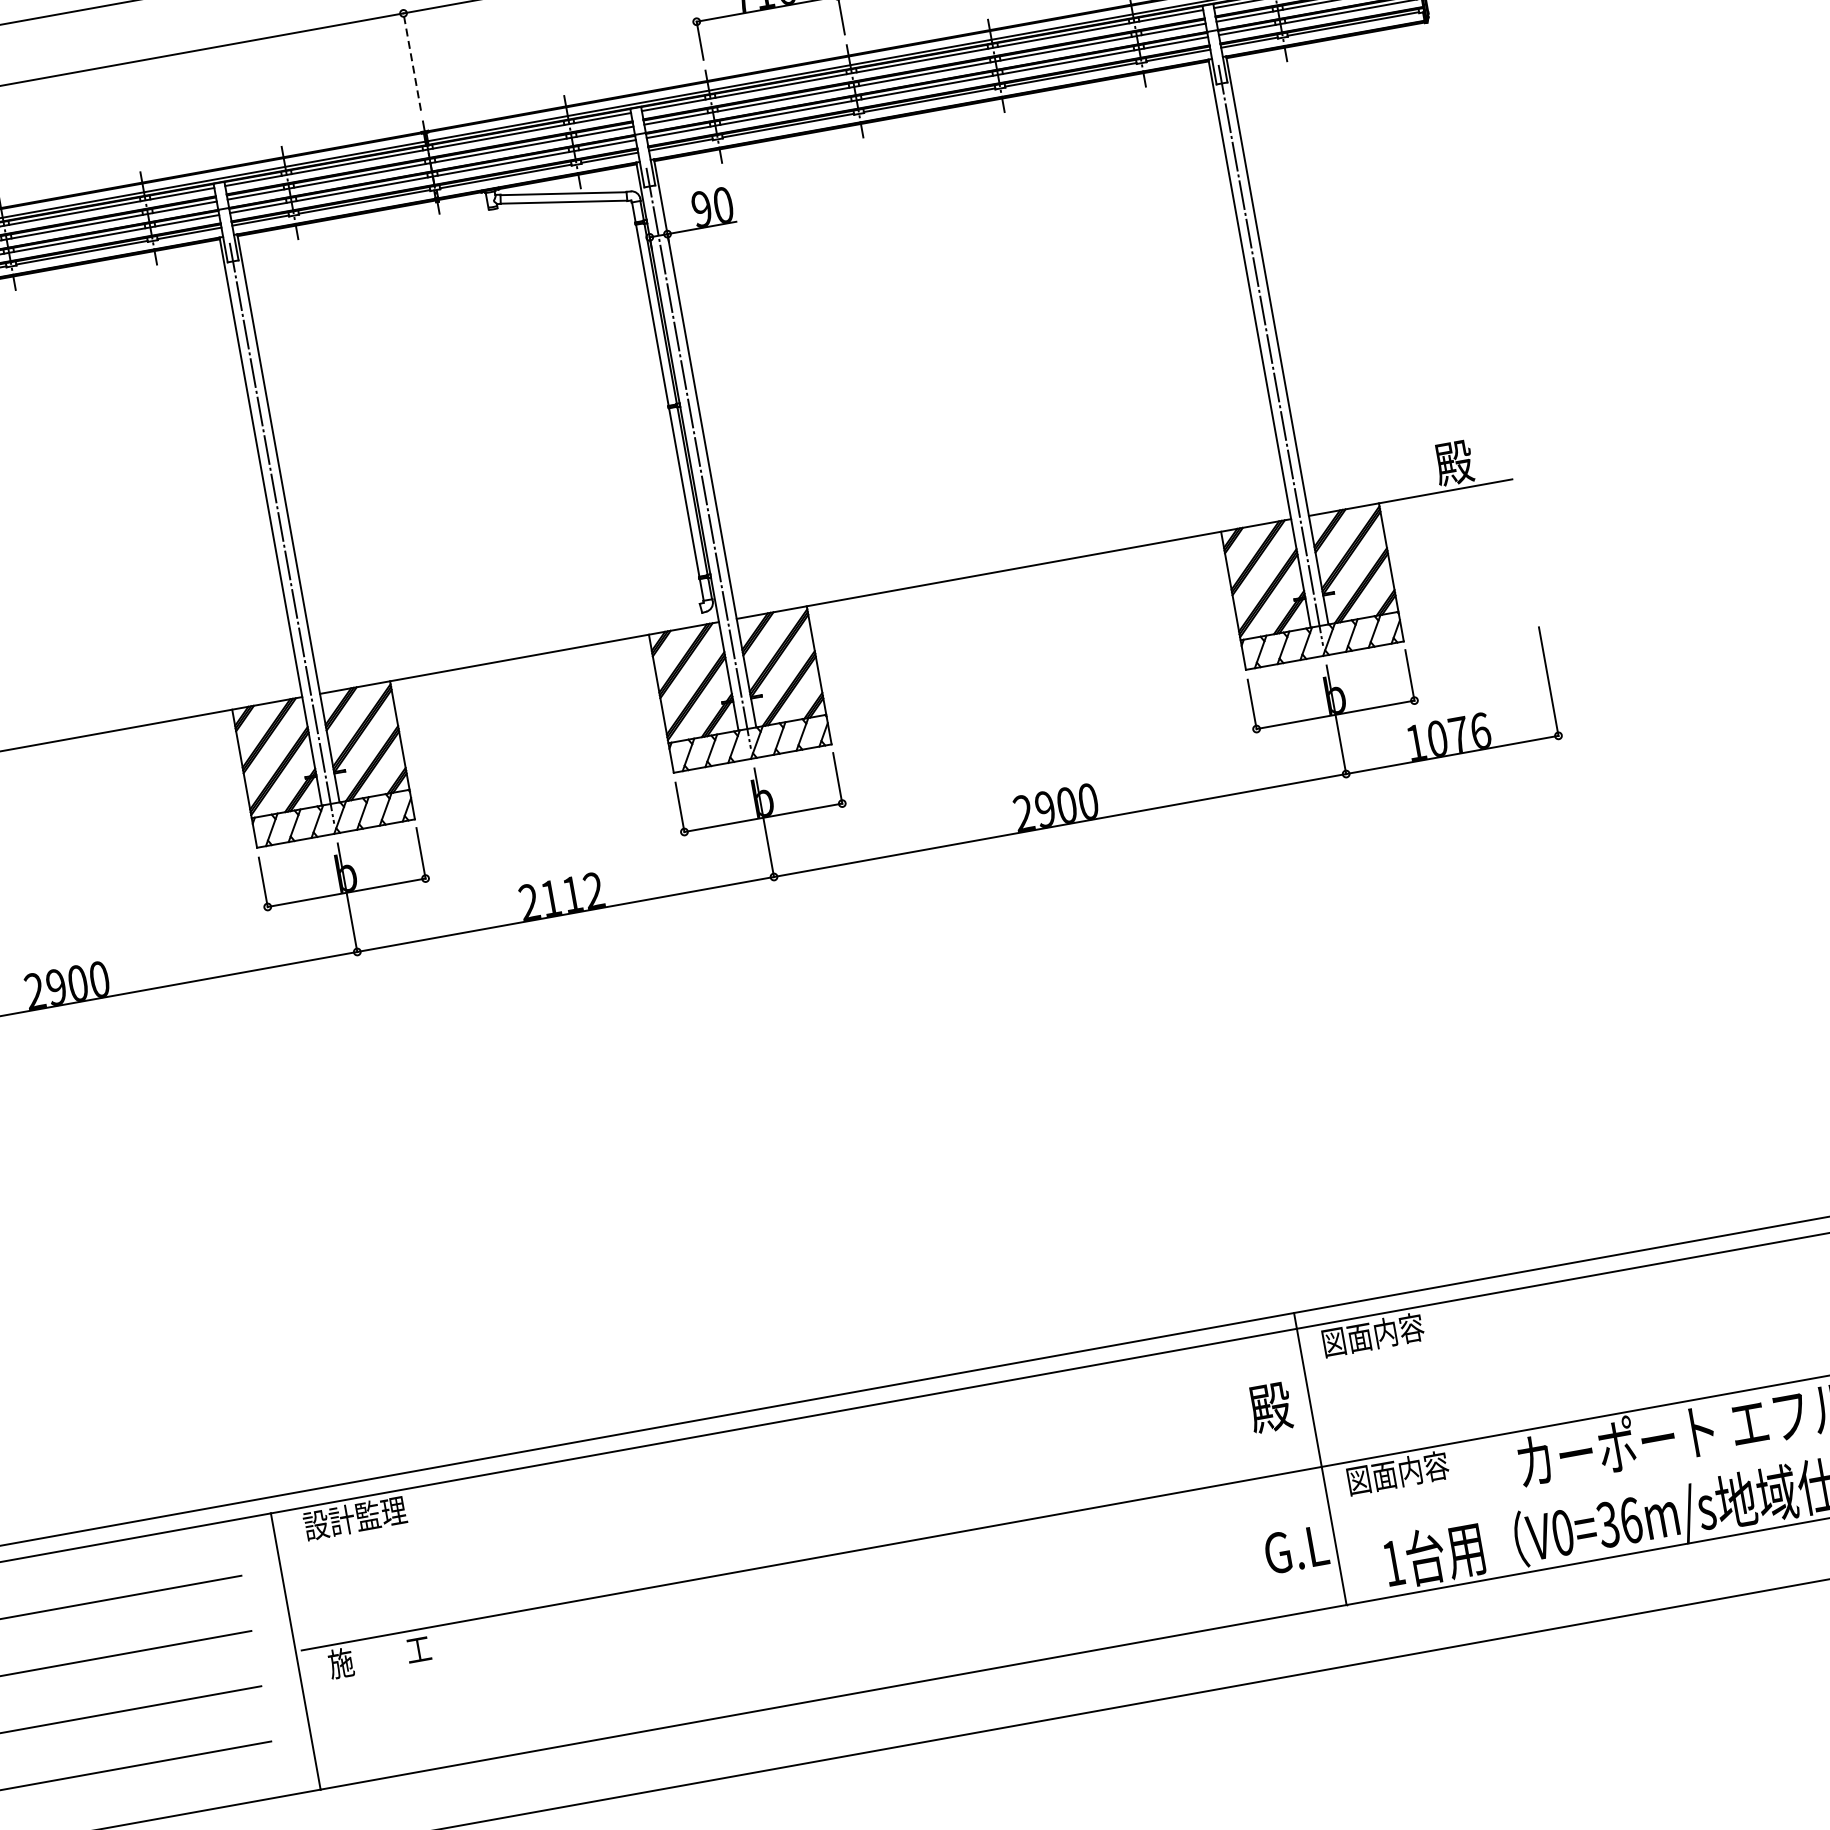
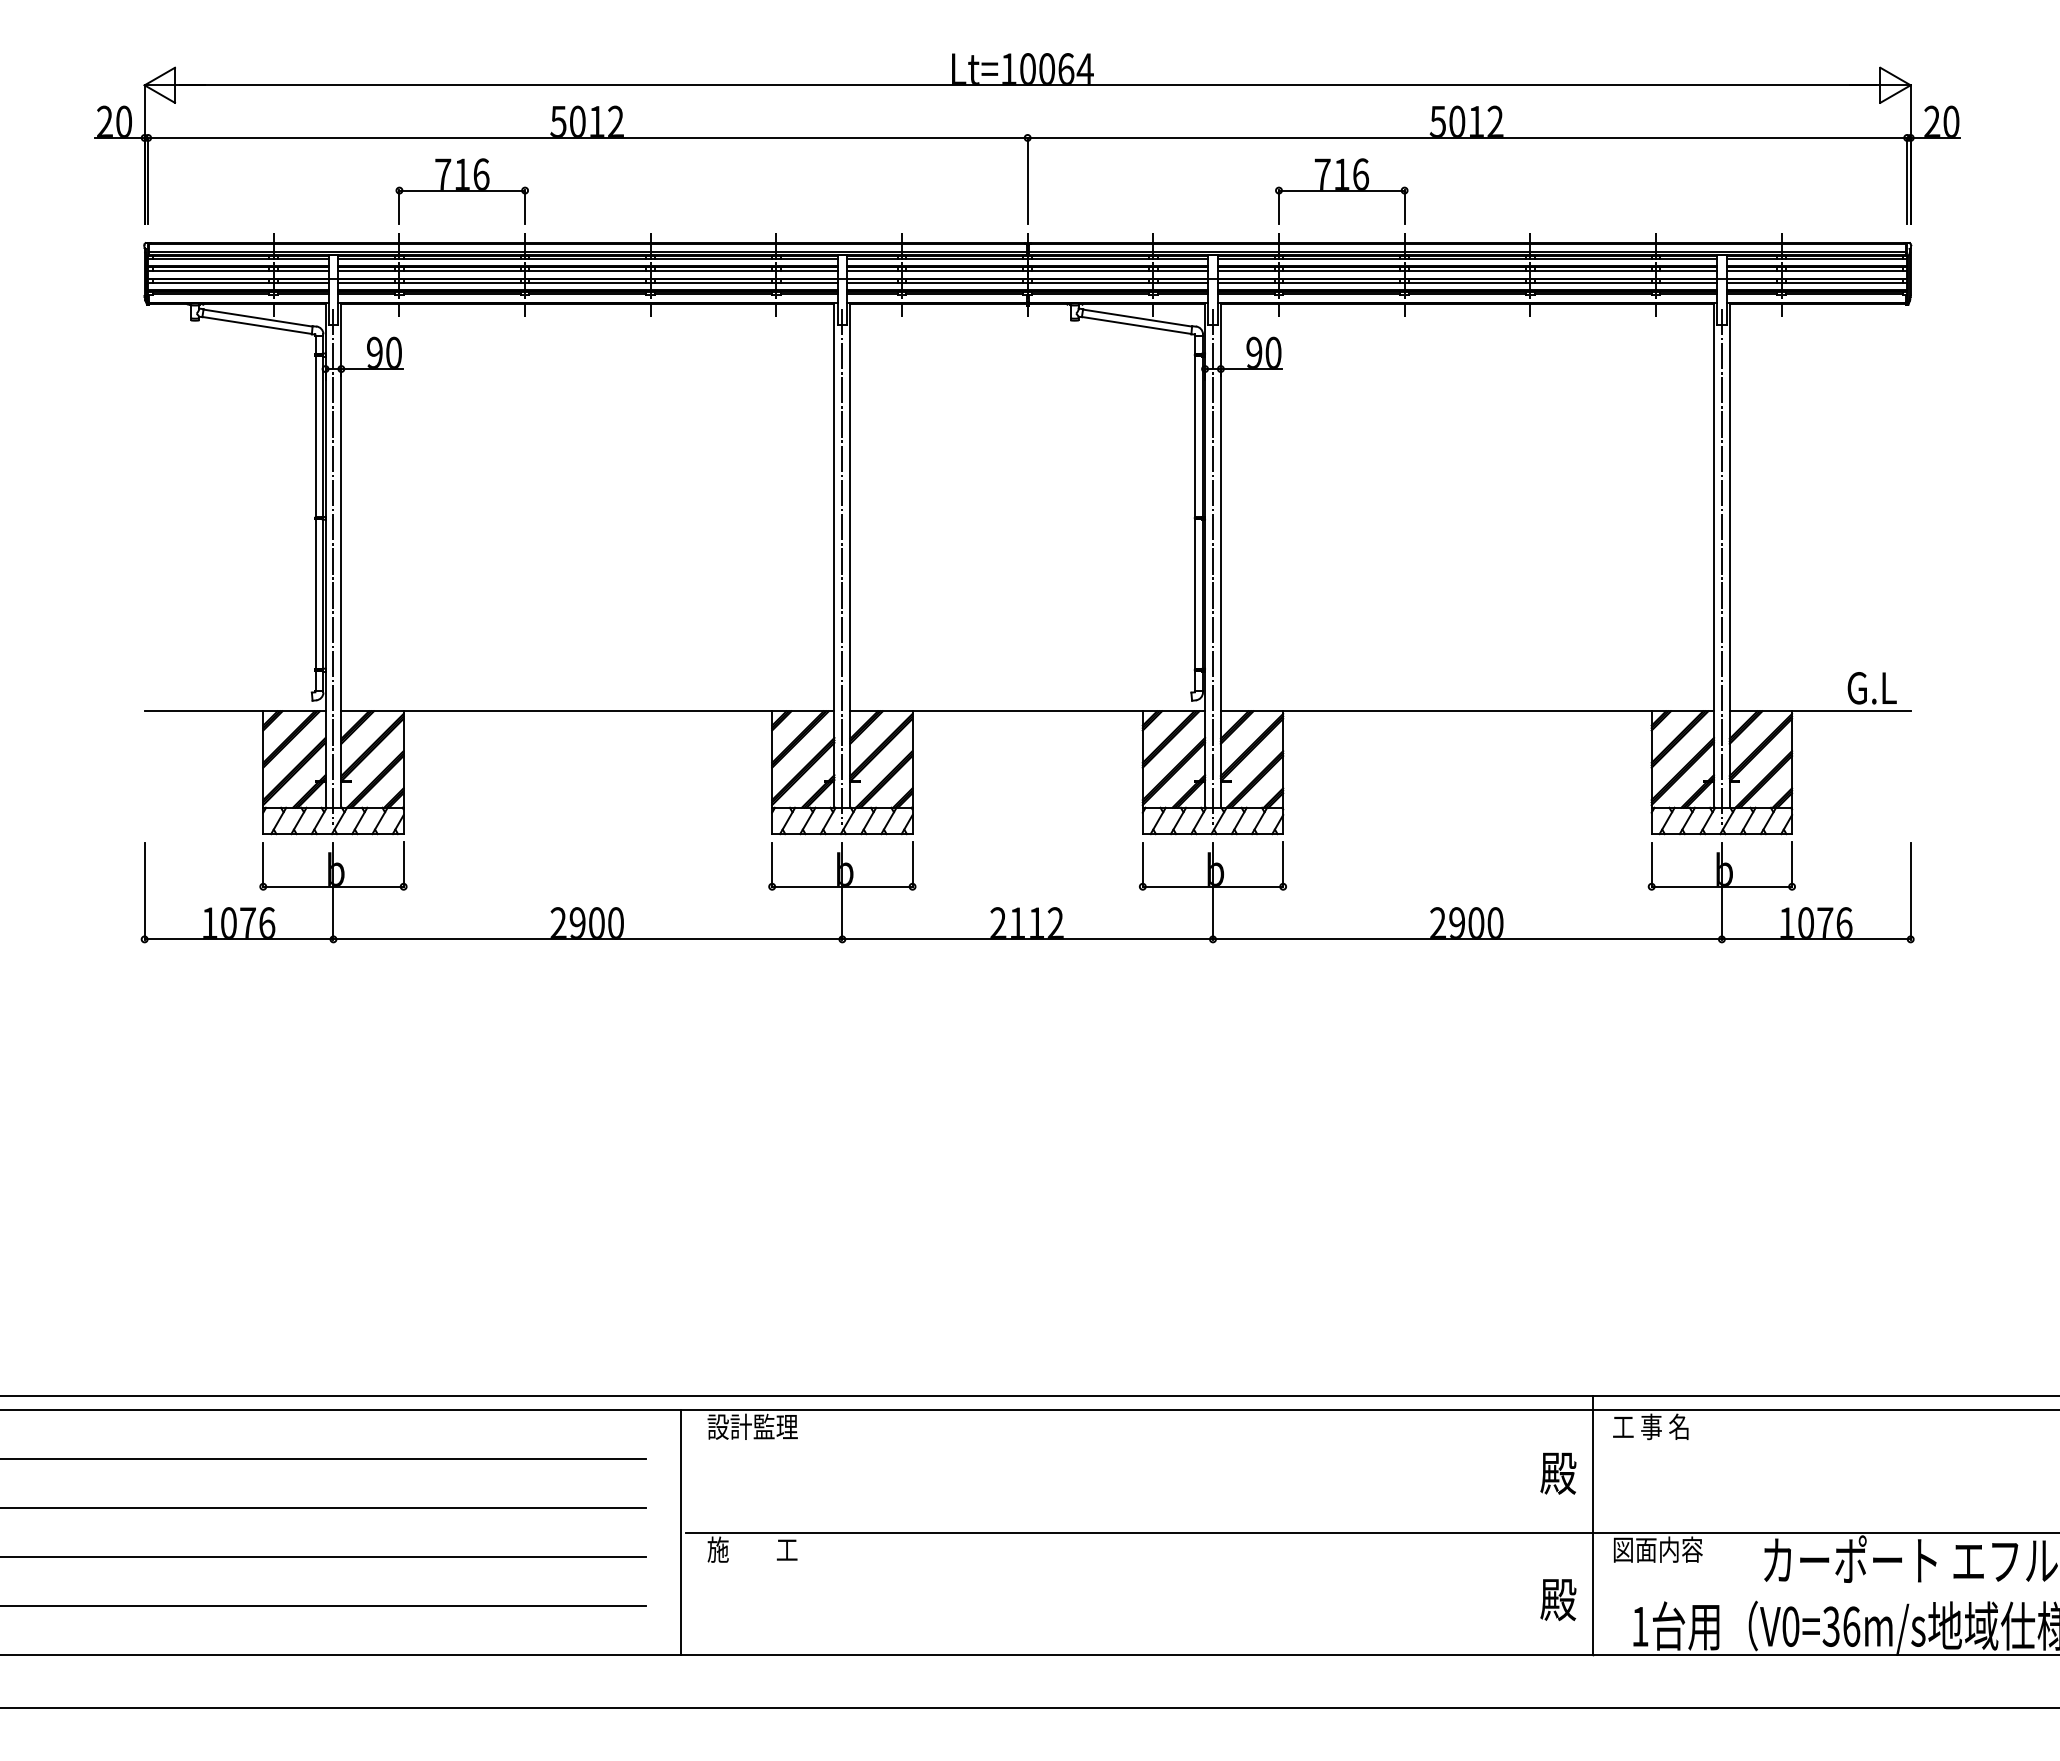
line: (411, 61) -> (1027, 180), dashed -> solid
text: (1463, 461) -> (1871, 688), 殿 -> G.L
text: (1372, 1334) -> (1657, 1426), 図面内容 -> 工 事 名
text: (1296, 1550) -> (1558, 1600), G.L -> 殿

